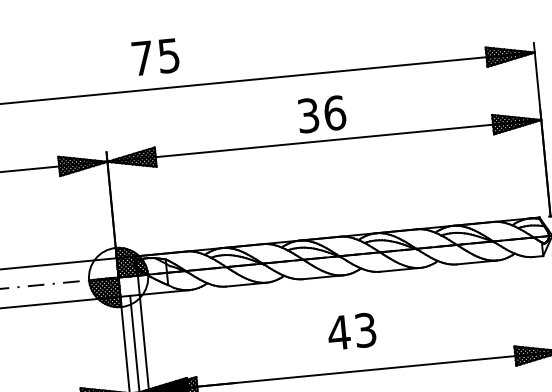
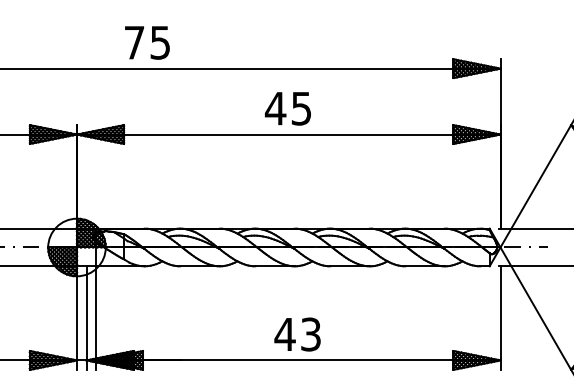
text: (155, 56) -> (147, 42), moved
text: (320, 114) -> (287, 108), 36 -> 45
text: (351, 331) -> (297, 334), moved

